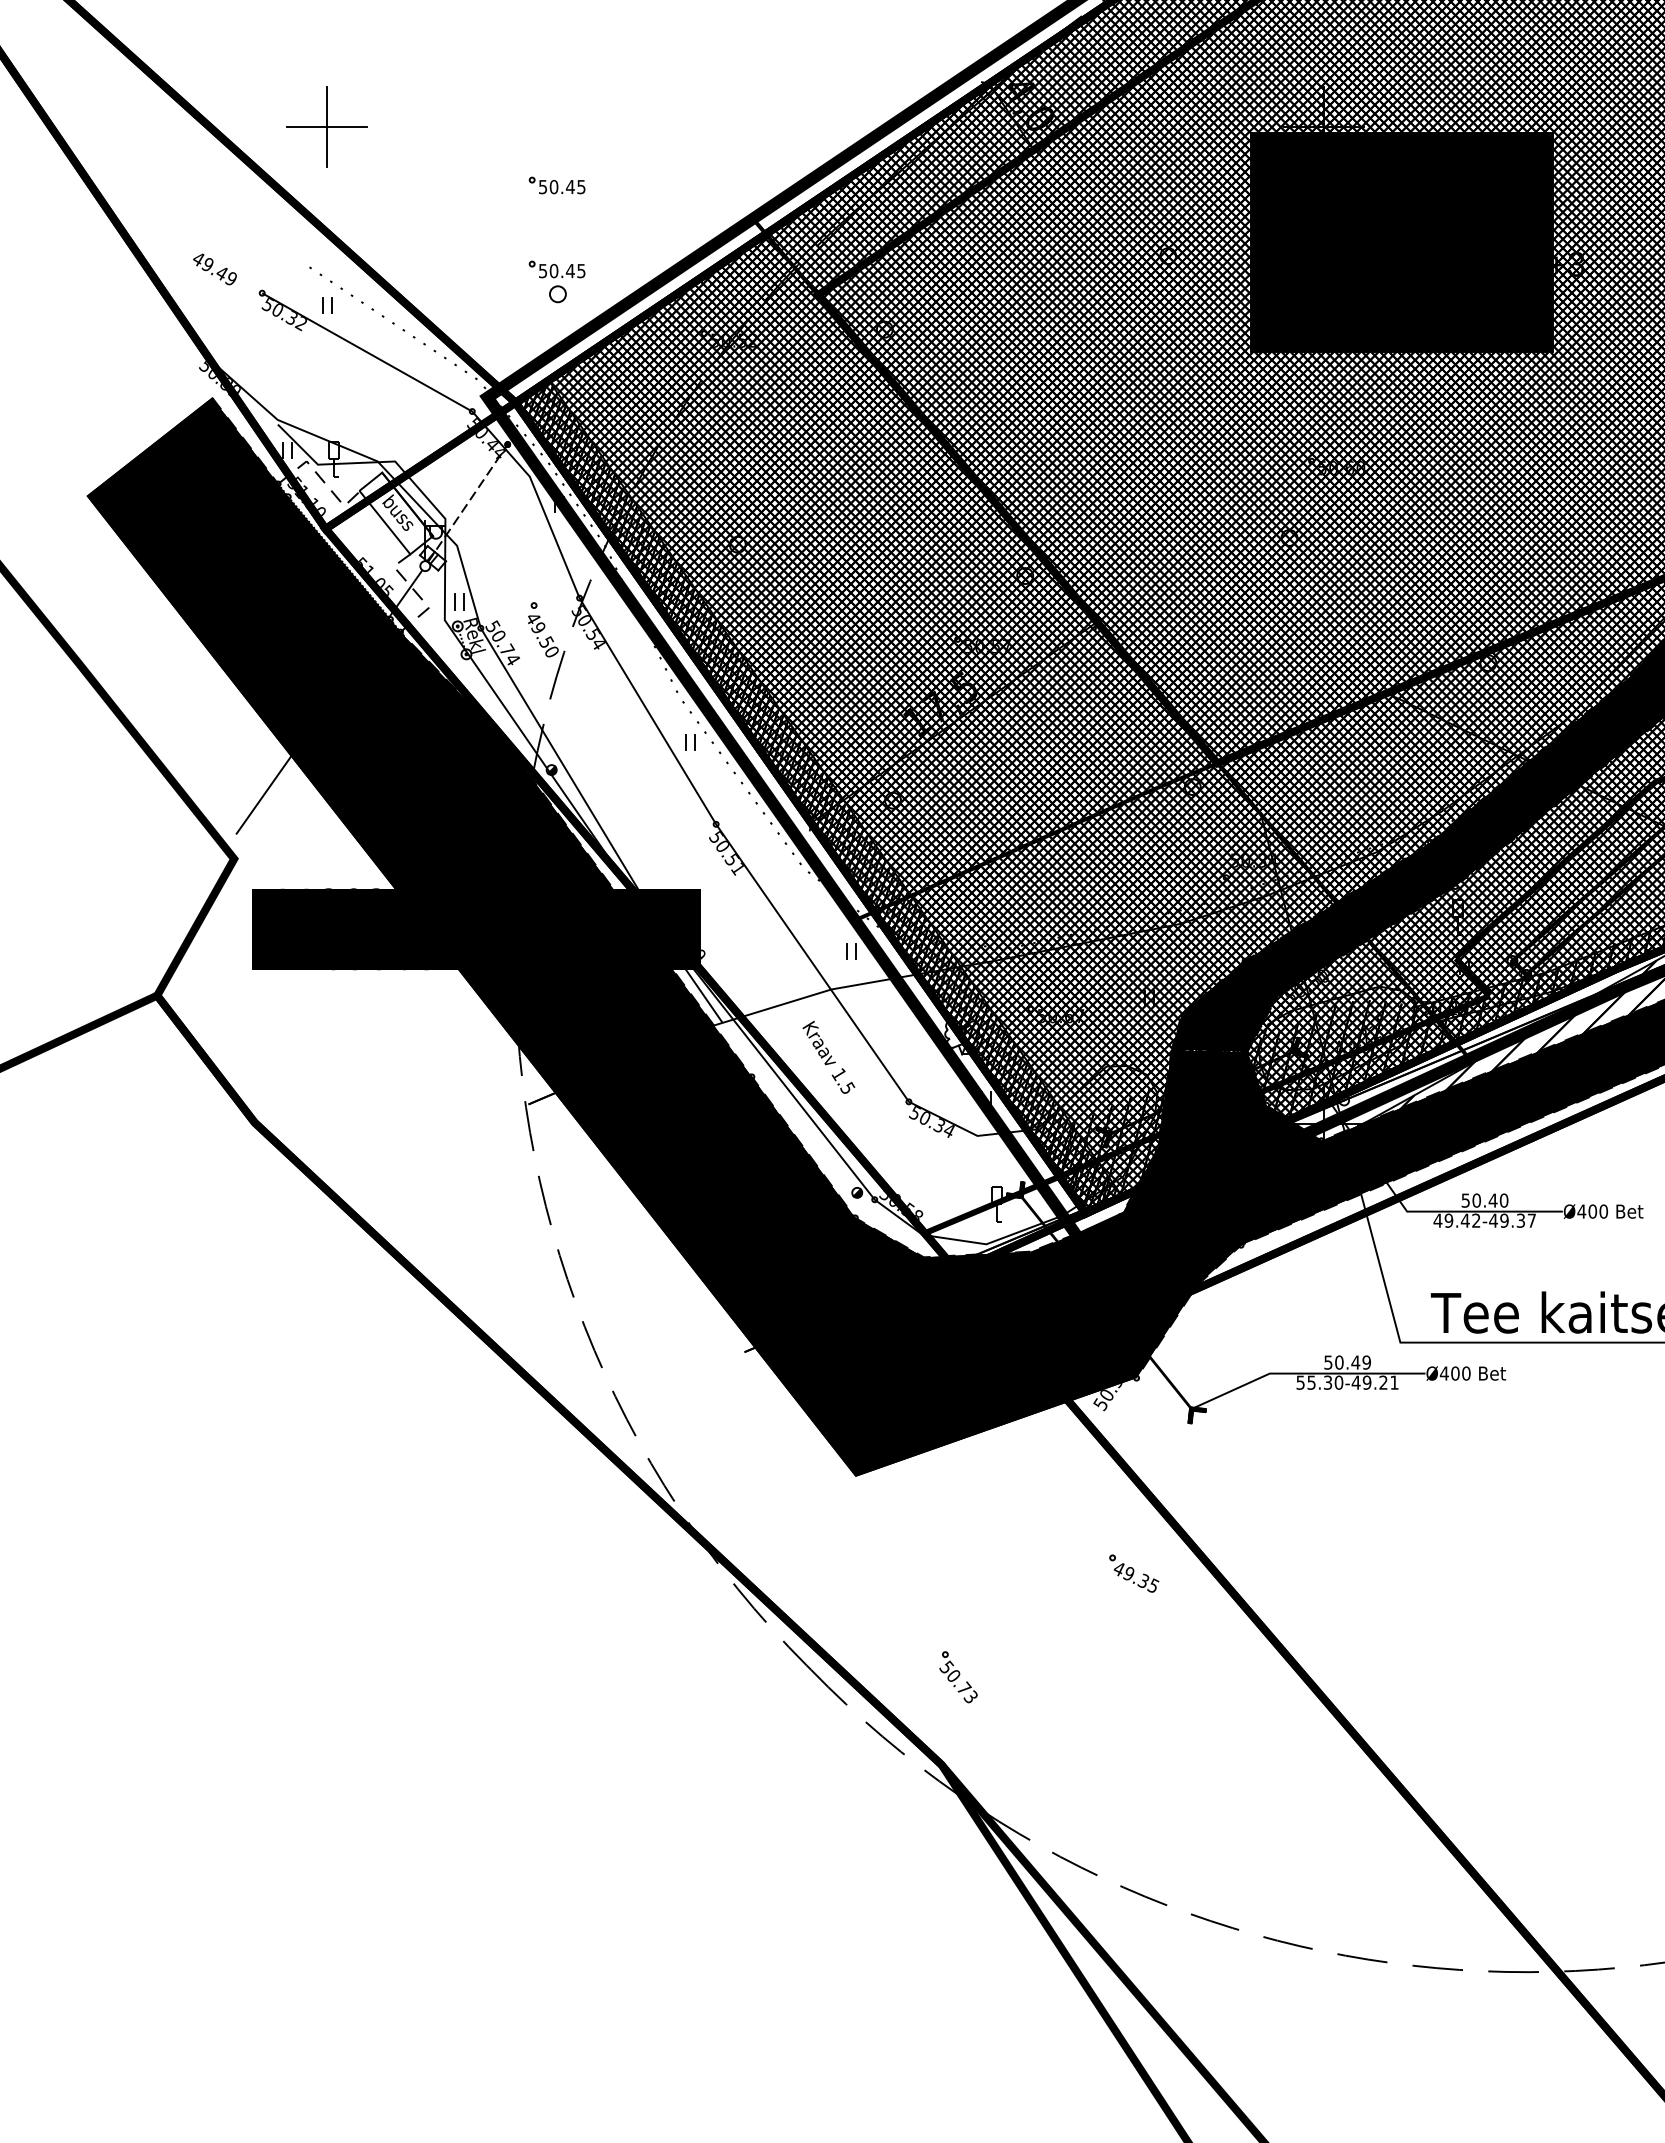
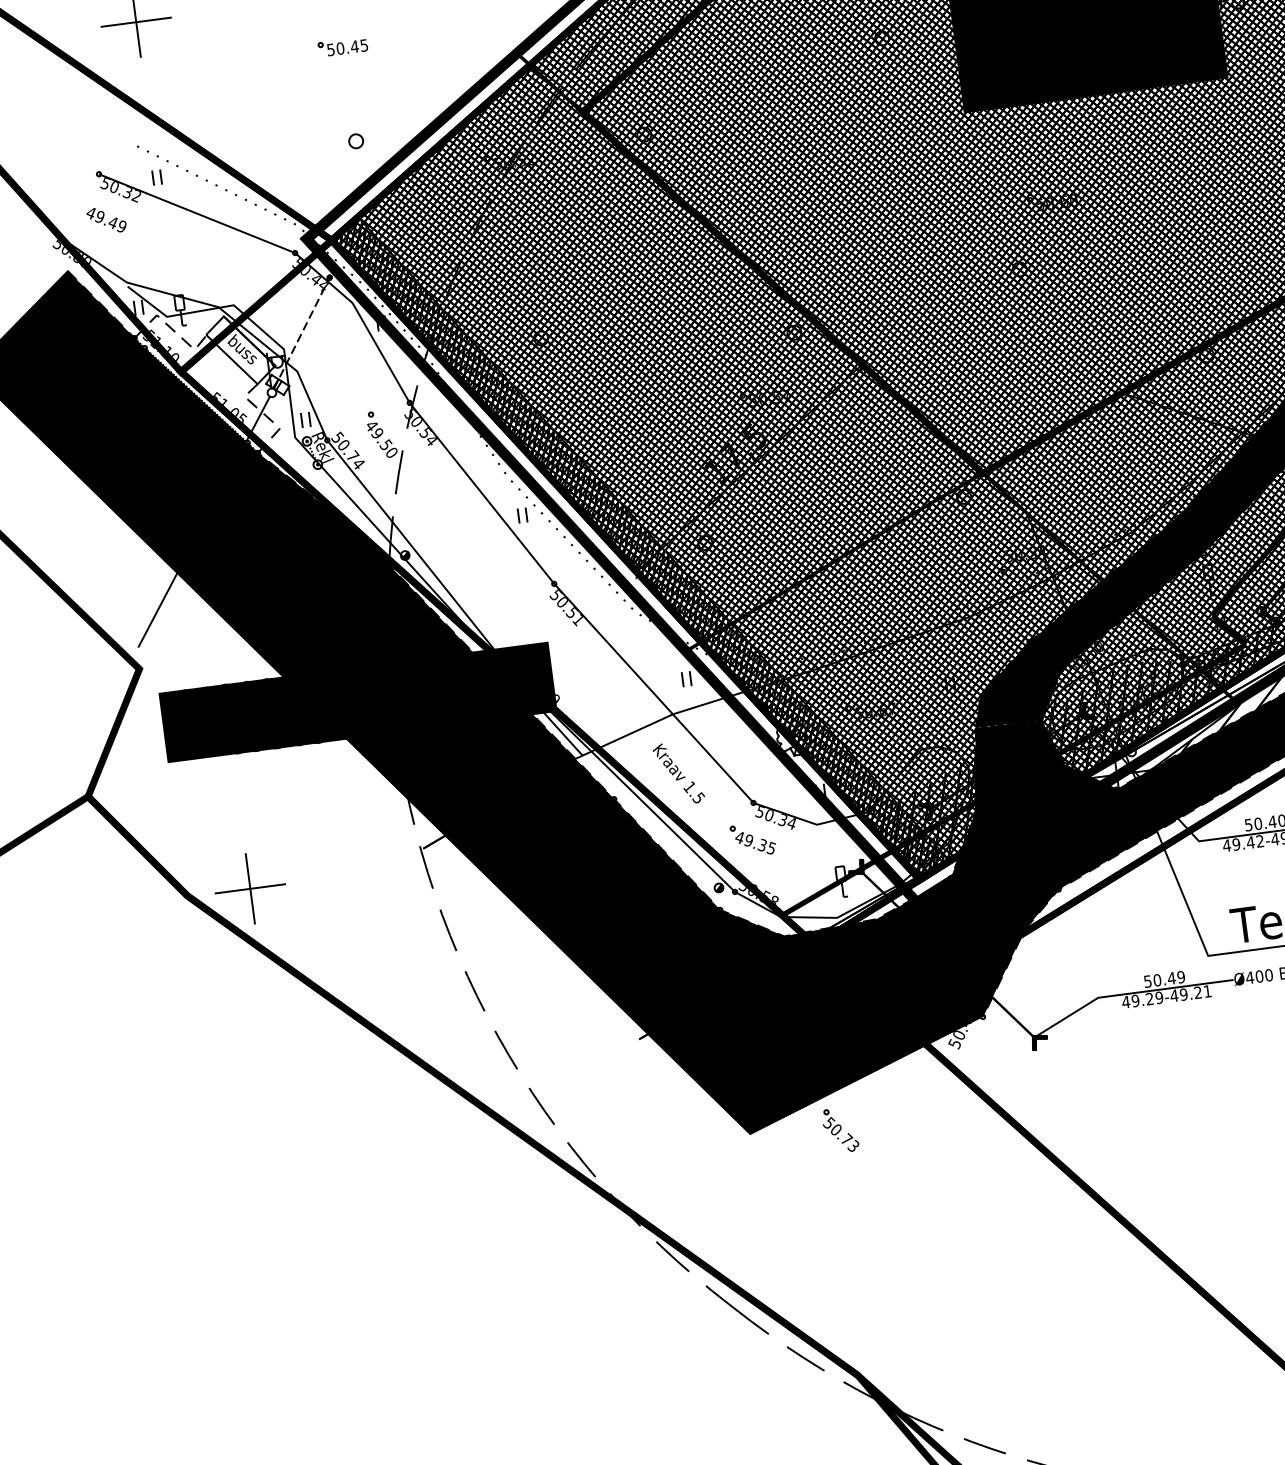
text: (214, 269) -> (106, 220), moved
part: (556, 269) -> (352, 119), removed
part: (326, 1123) -> (249, 888), added
text: (1319, 1382) -> (1142, 999), 55.30-49.21 -> 49.29-49.21
text: (1118, 1385) -> (968, 1025), 50.37 -> 50.47
part: (1134, 1573) -> (753, 839), moved
part: (958, 1677) -> (840, 1130), moved

